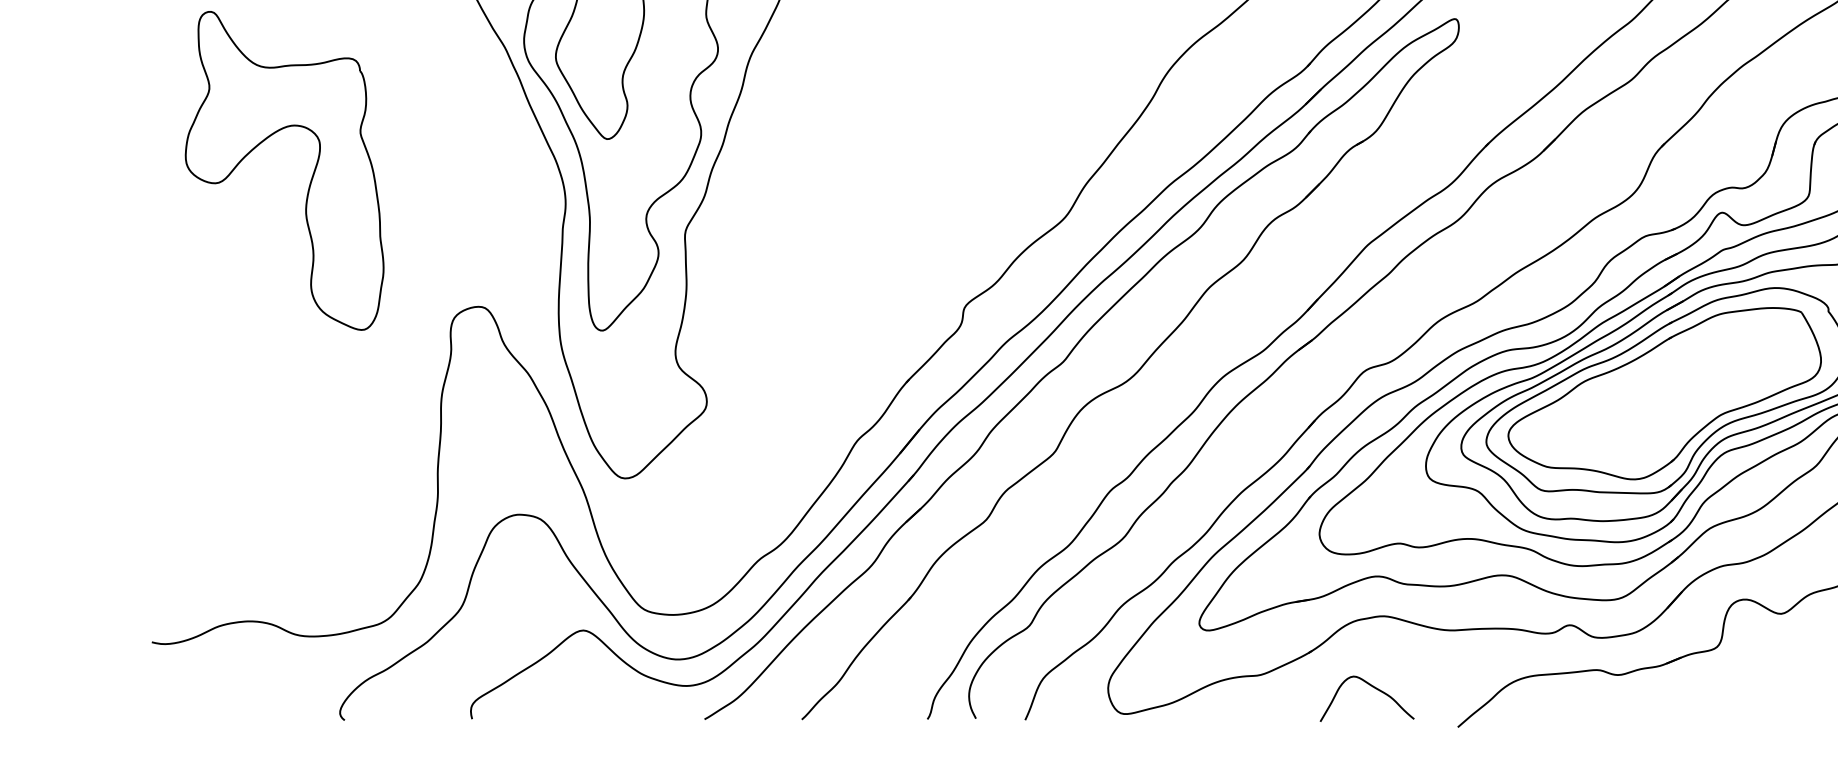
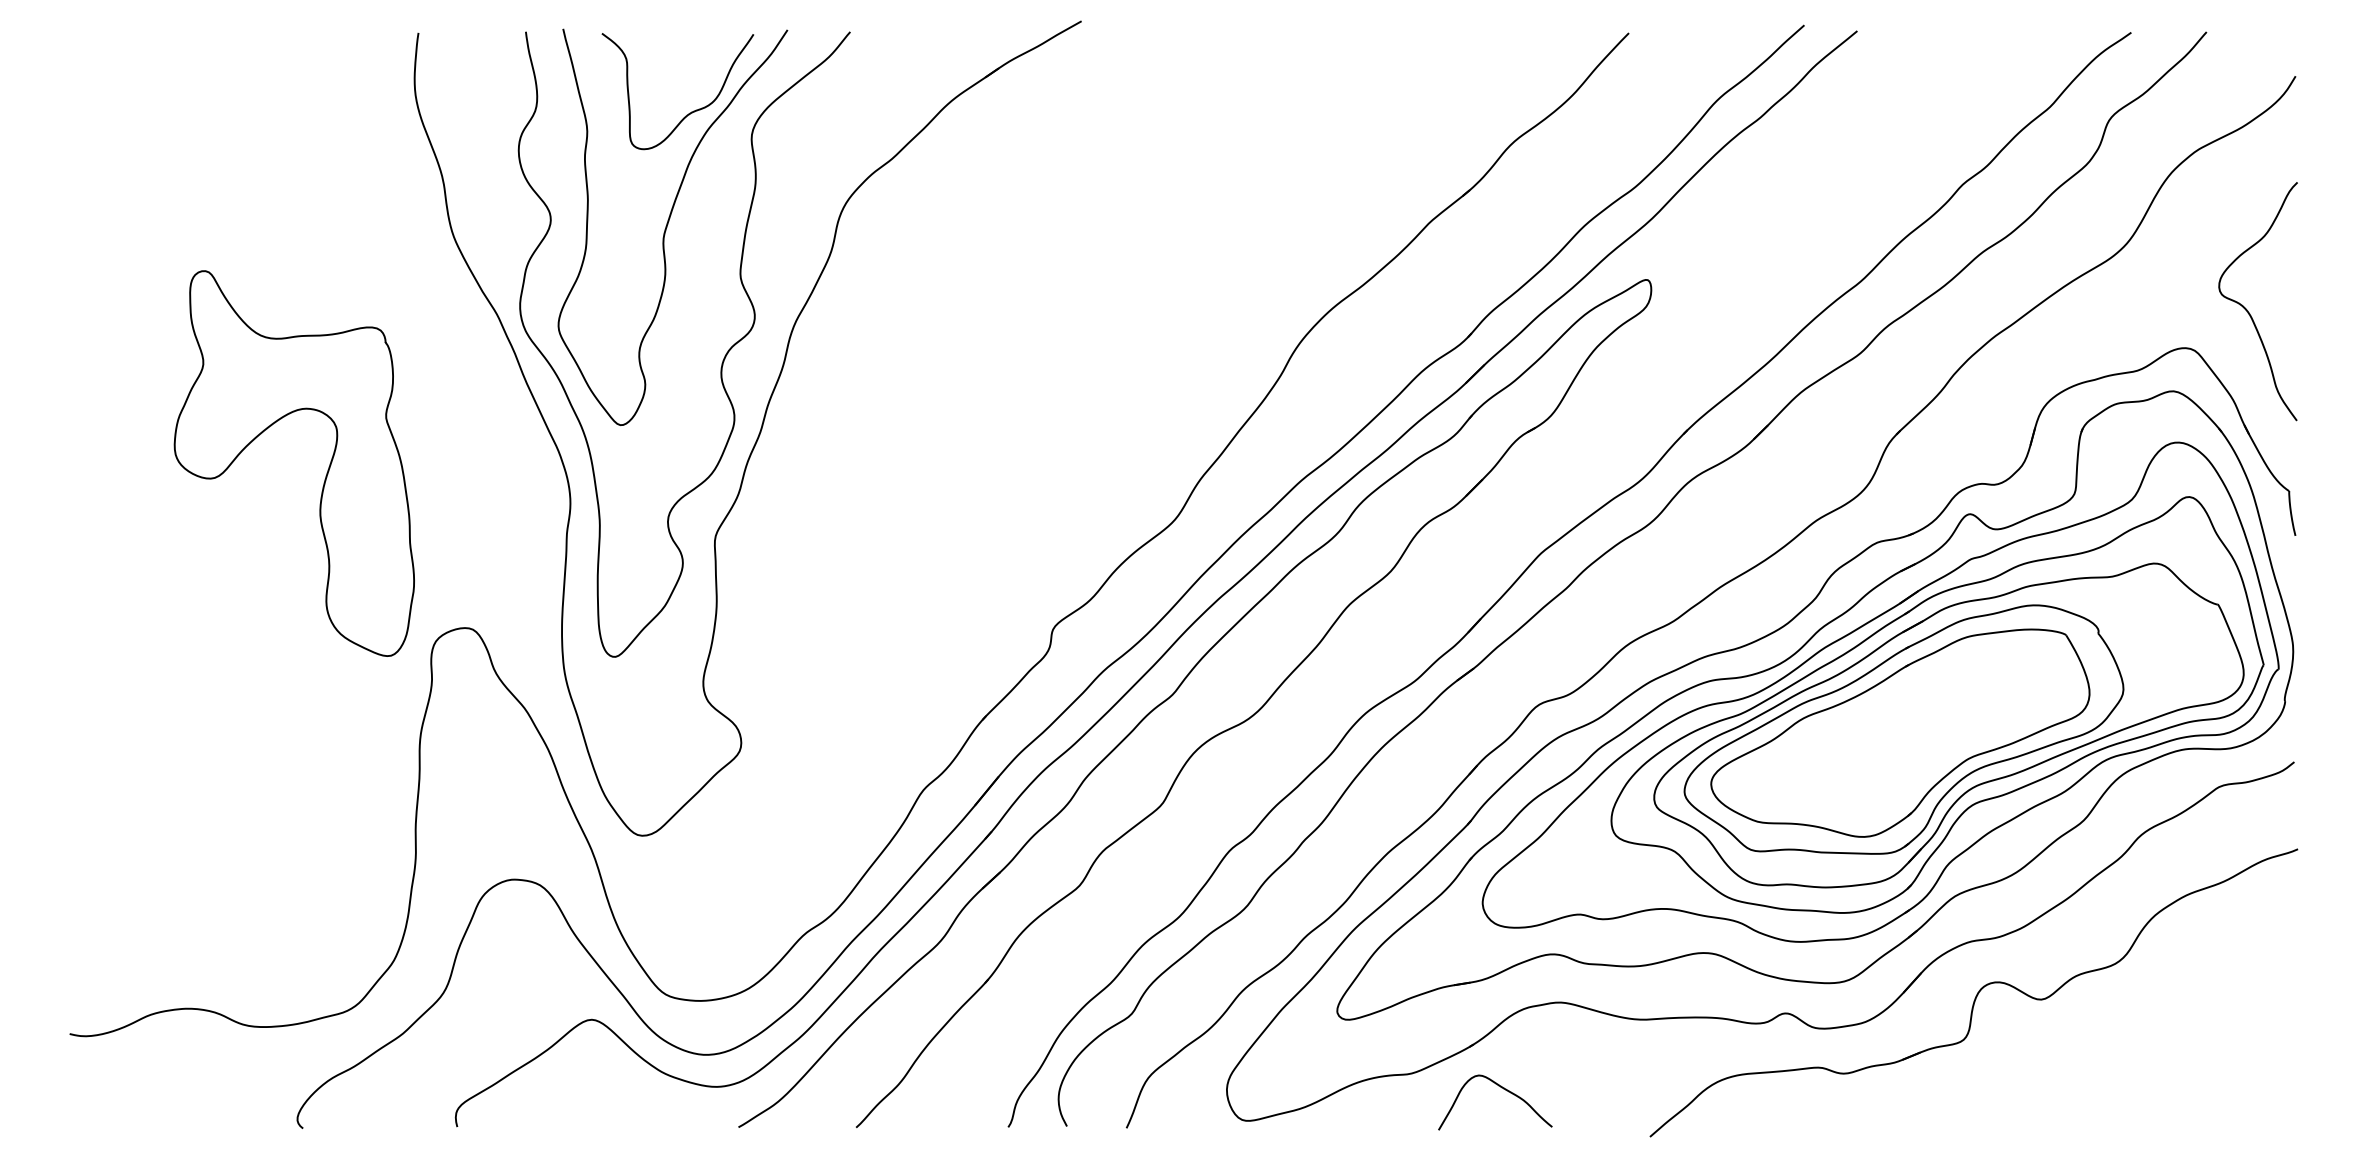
part: (311, 178) -> (326, 472), moved
curve: (1372, 687) -> (1501, 1088), moved

